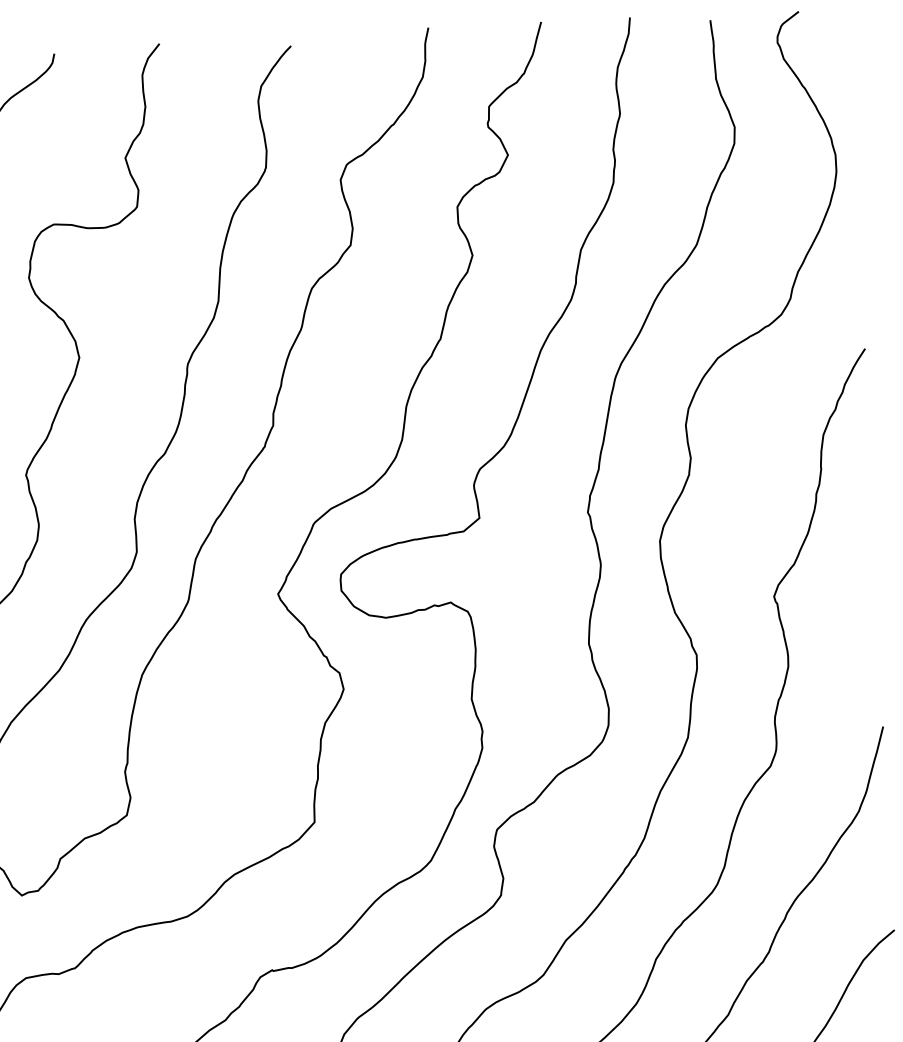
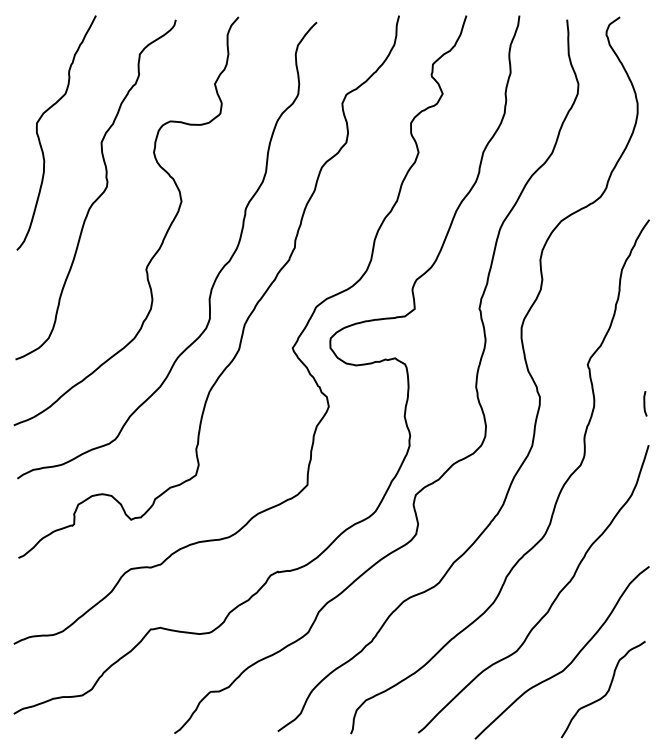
line: (874, 656) -> (645, 403), added

